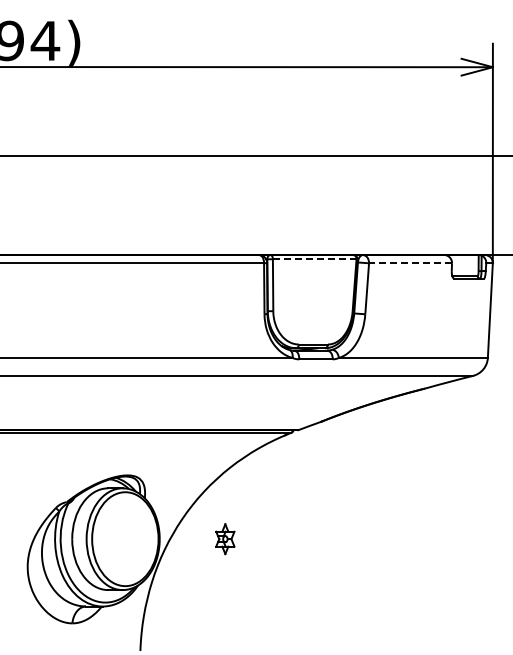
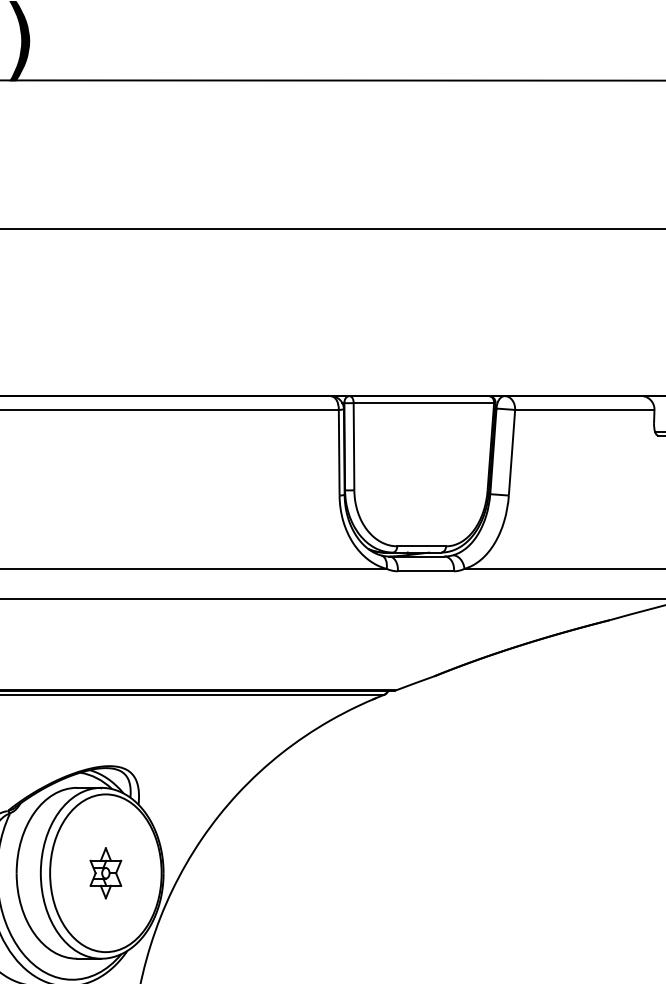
line: (314, 259) -> (423, 403), dashed -> solid
line: (410, 263) -> (584, 410), dashed -> solid
part: (225, 539) -> (106, 873), moved

